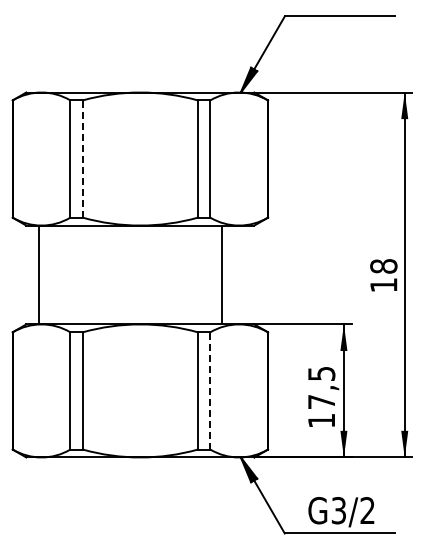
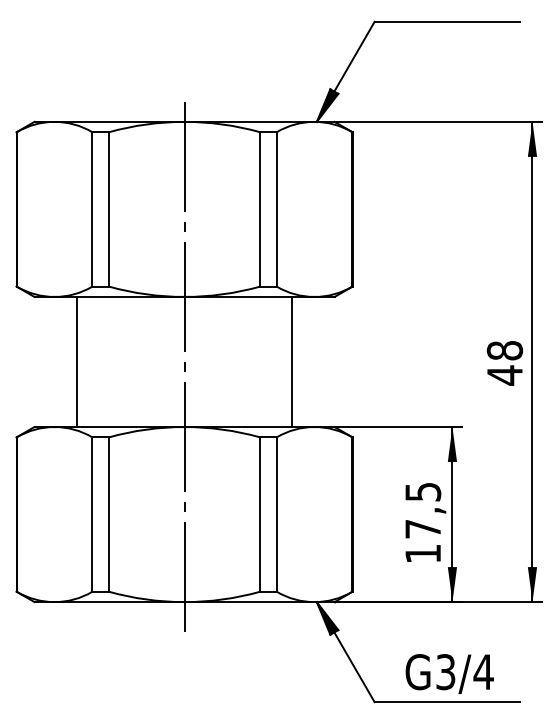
line: (82, 159) -> (108, 210), dashed -> solid
line: (38, 274) -> (76, 361), moved
line: (140, 274) -> (184, 361), added
text: (383, 285) -> (504, 375), 18 -> 48
line: (210, 390) -> (276, 513), dashed -> solid
text: (367, 510) -> (483, 671), G3/2 -> G3/4

